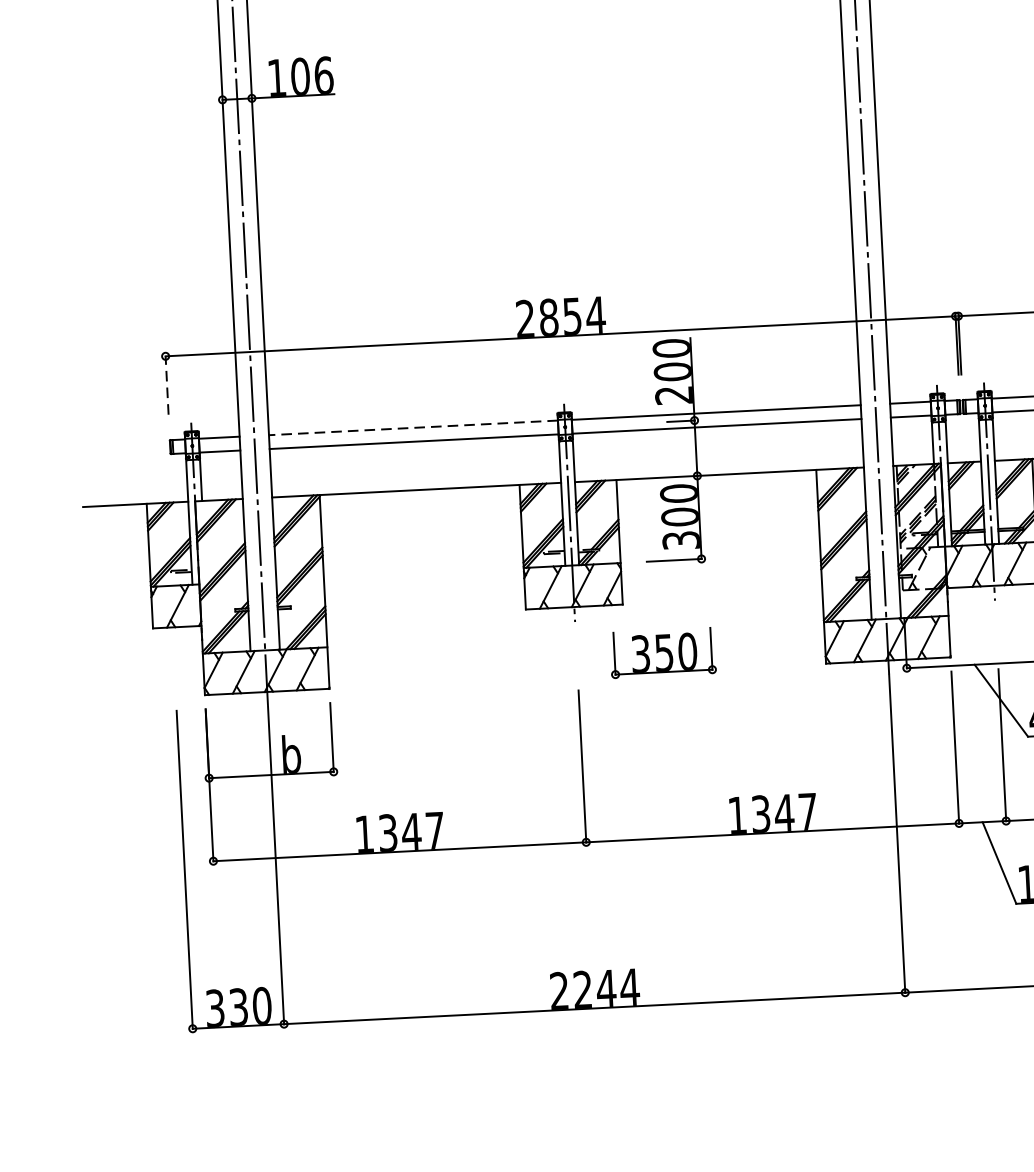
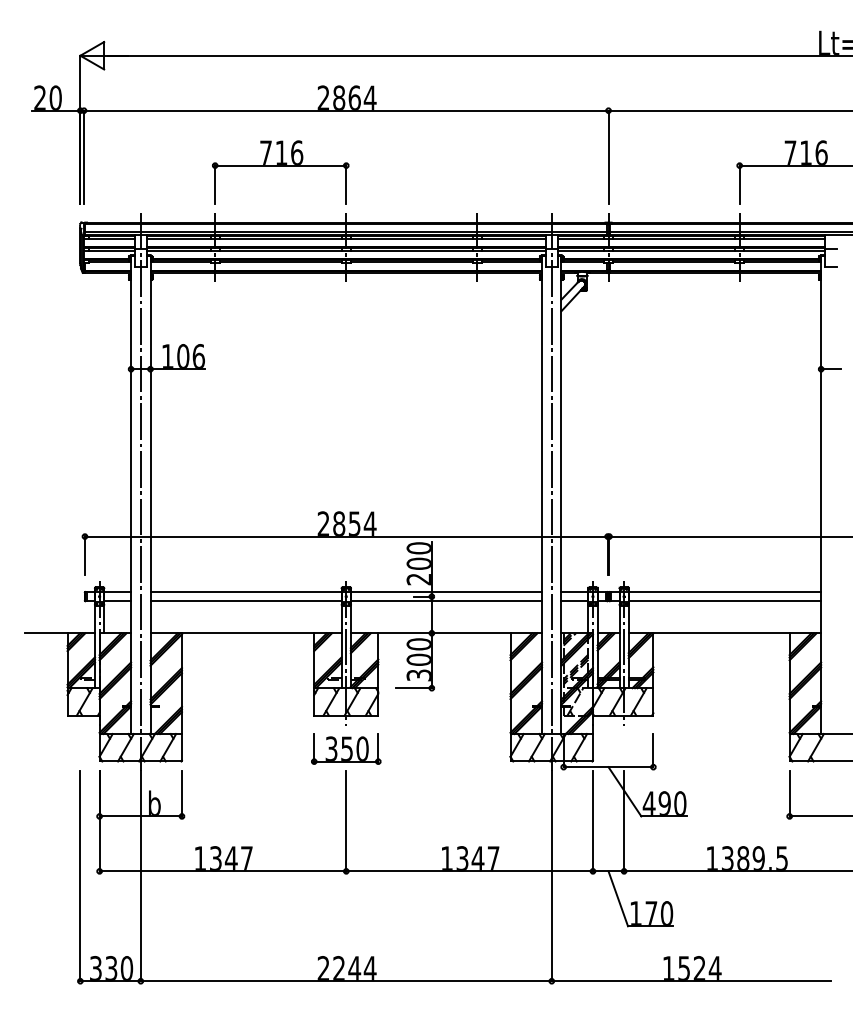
line: (166, 384) -> (84, 555), dashed -> solid
line: (414, 428) -> (246, 592), dashed -> solid
part: (663, 652) -> (346, 748), moved

